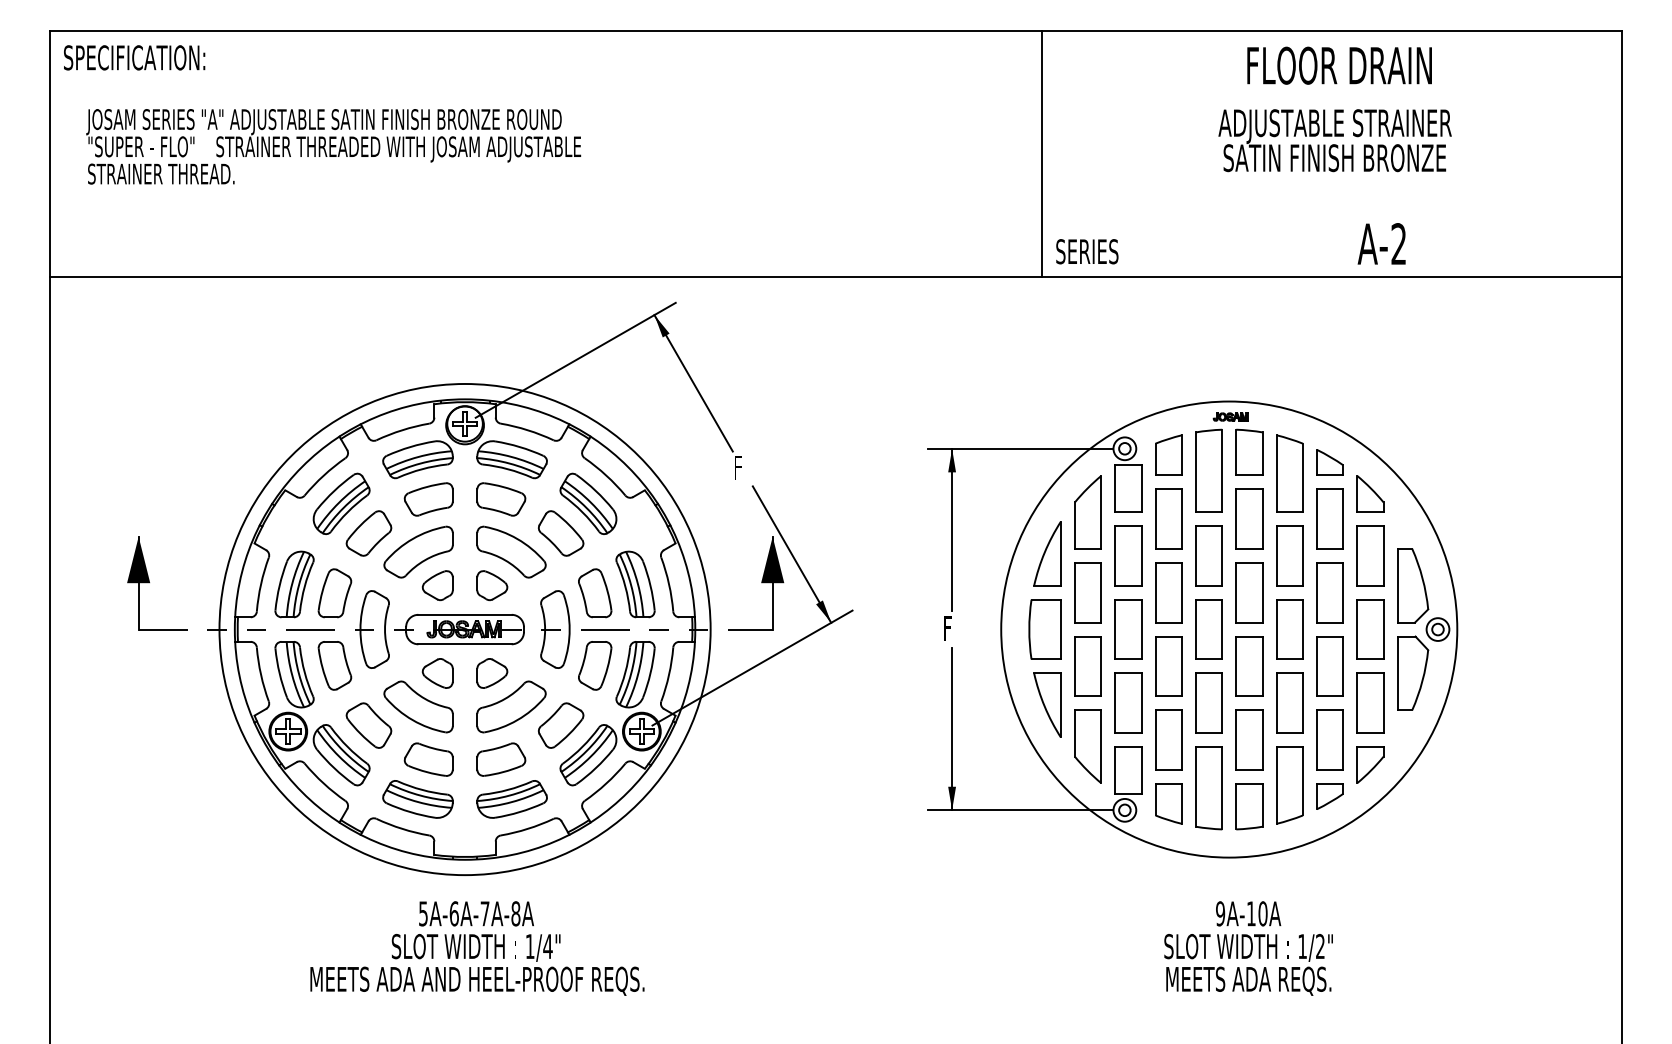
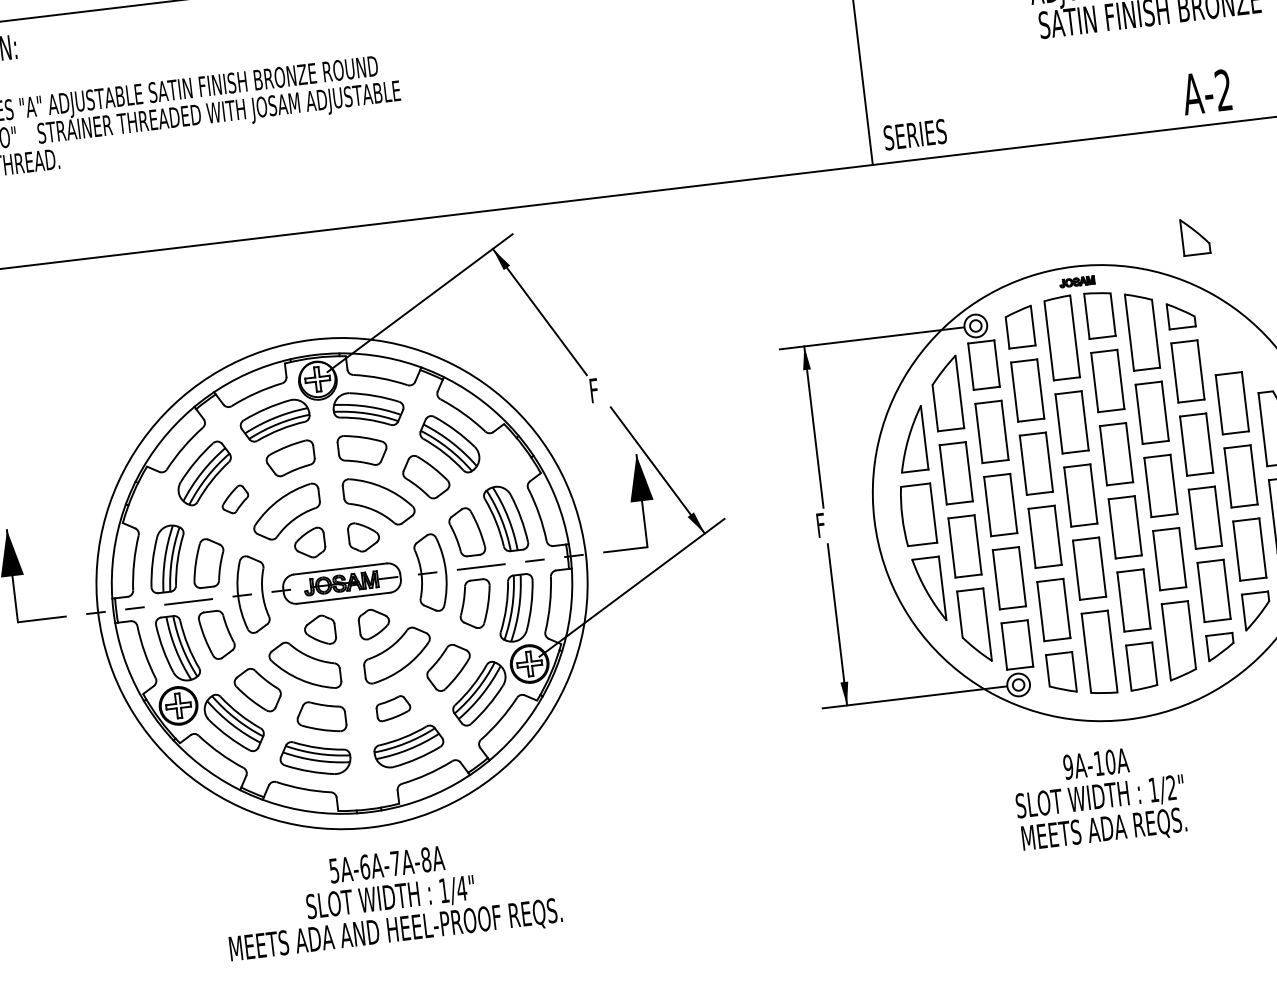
part: (1370, 493) -> (1195, 236), moved
part: (368, 533) -> (234, 499), size x0.6
part: (501, 759) -> (393, 708), size x0.7
text: (1248, 948) -> (1100, 798), moved

